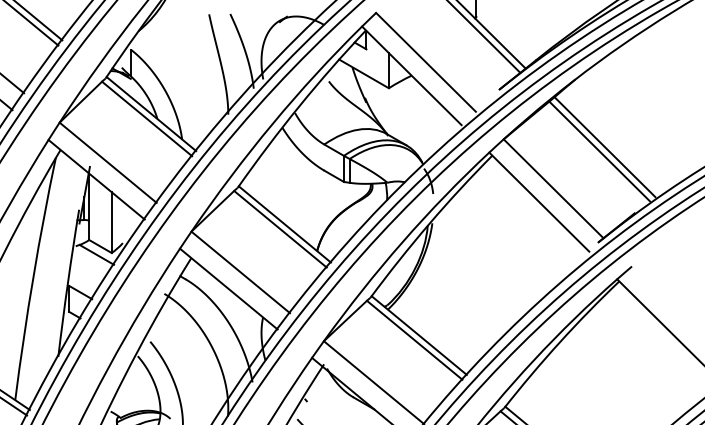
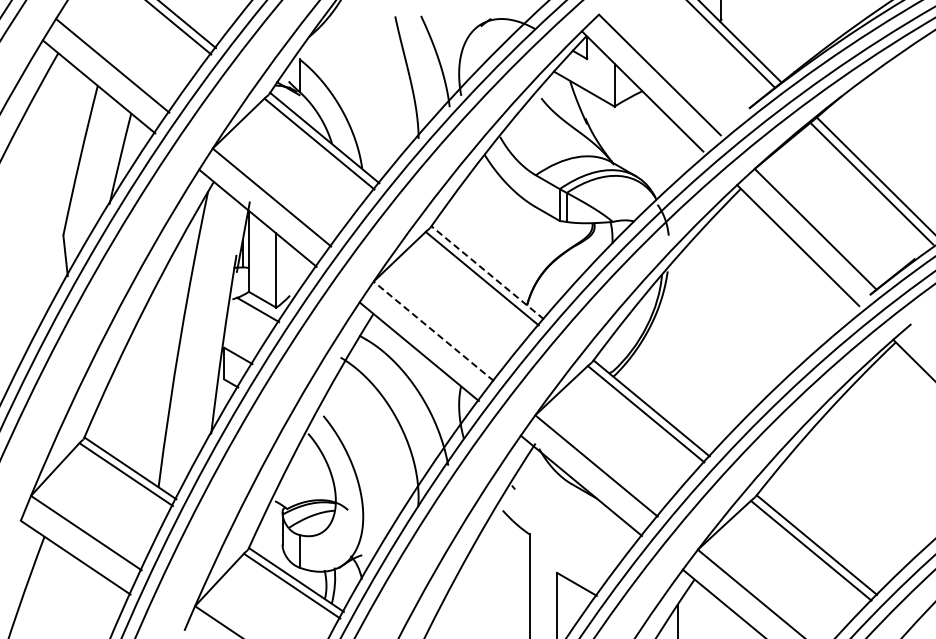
line: (284, 224) -> (487, 272), solid -> dashed
line: (240, 272) -> (433, 331), solid -> dashed

